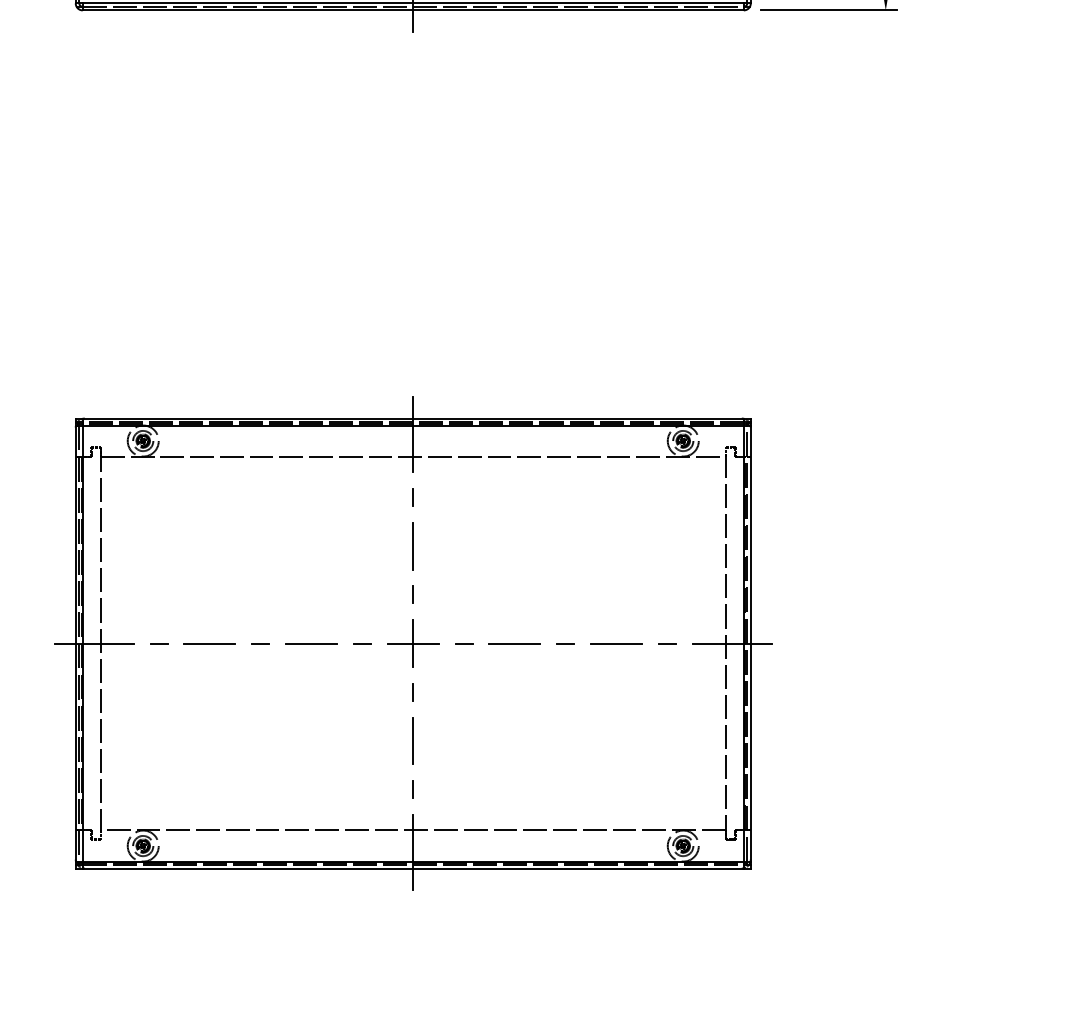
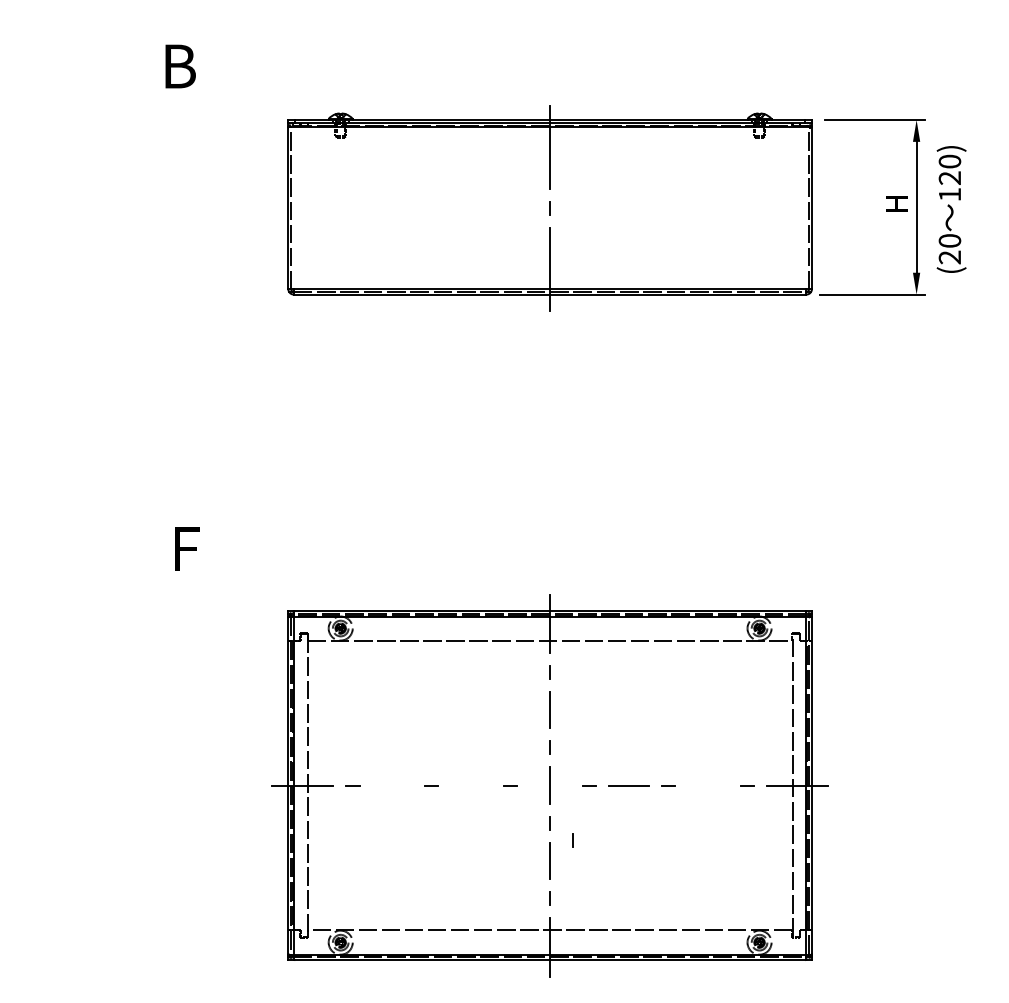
line: (210, 643) -> (392, 785), removed
line: (311, 643) -> (471, 785), removed
line: (412, 643) -> (549, 785), removed
line: (616, 643) -> (707, 785), removed
line: (442, 714) -> (572, 840), added

